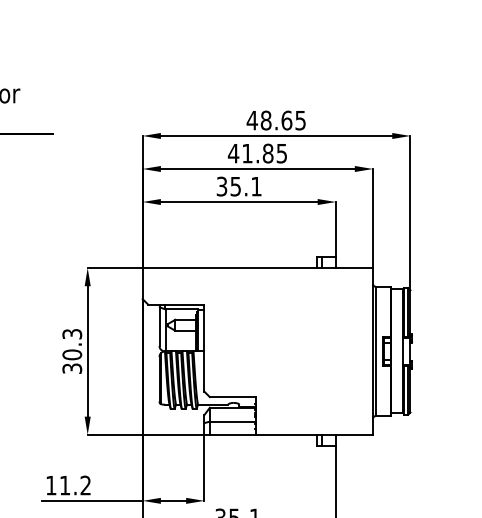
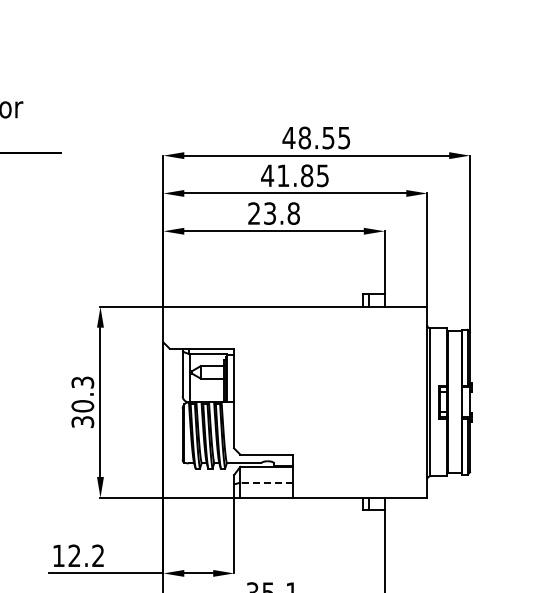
text: (286, 120) -> (328, 137), 48.65 -> 48.55
text: (238, 186) -> (273, 213), 35.1 -> 23.8
line: (231, 421) -> (265, 482), solid -> dashed
text: (65, 485) -> (74, 555), 11.2 -> 12.2

